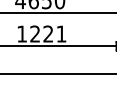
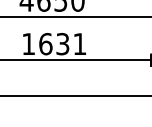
text: (41, 33) -> (53, 43), 1221 -> 1631

